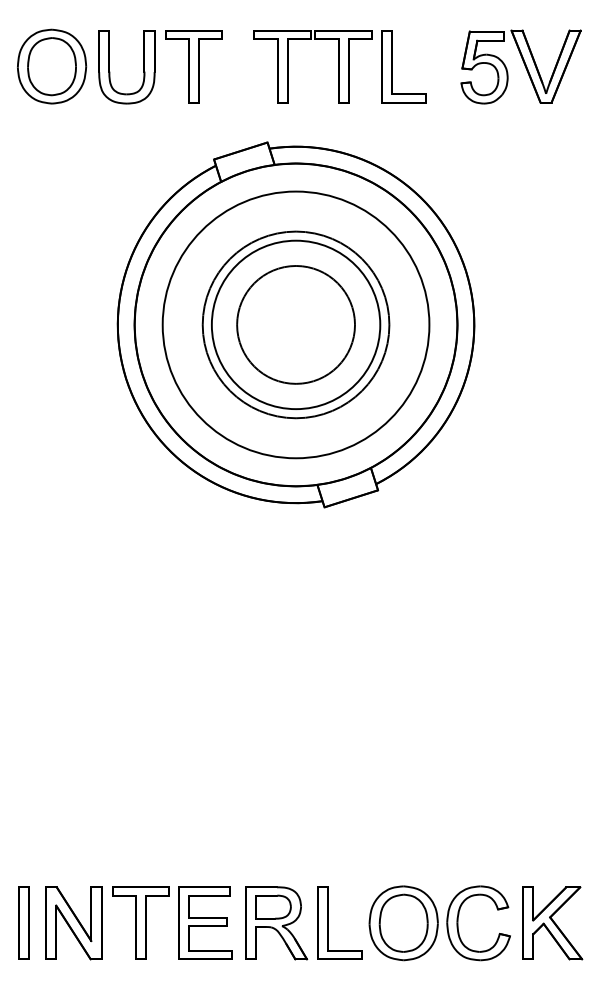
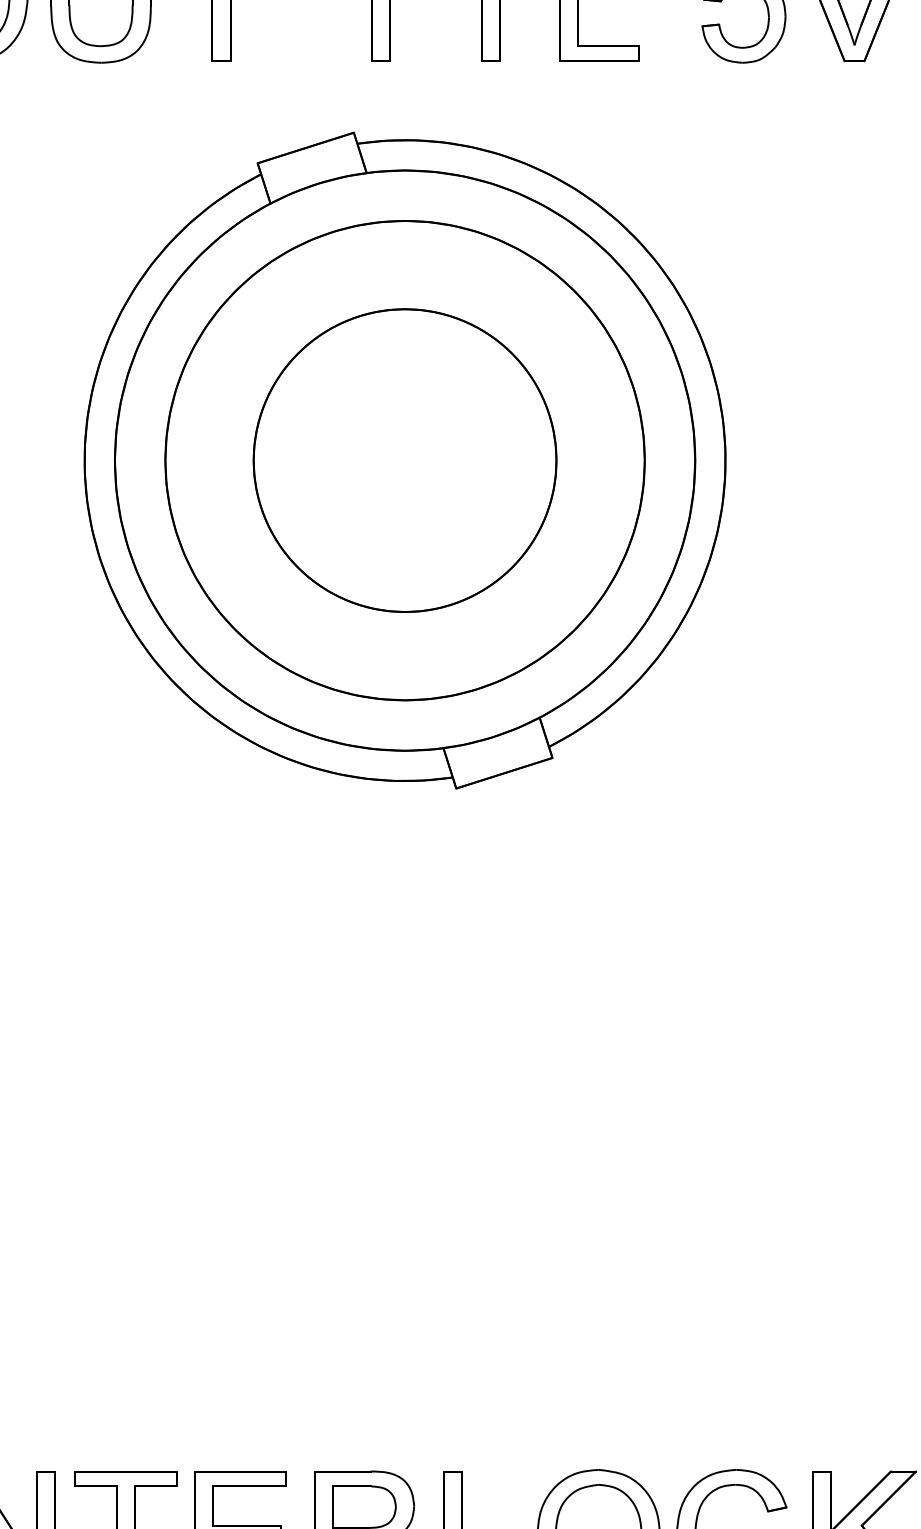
circle: (295, 324) -> (404, 459), size x1.43
circle: (295, 324) -> (404, 459), size x1.43

